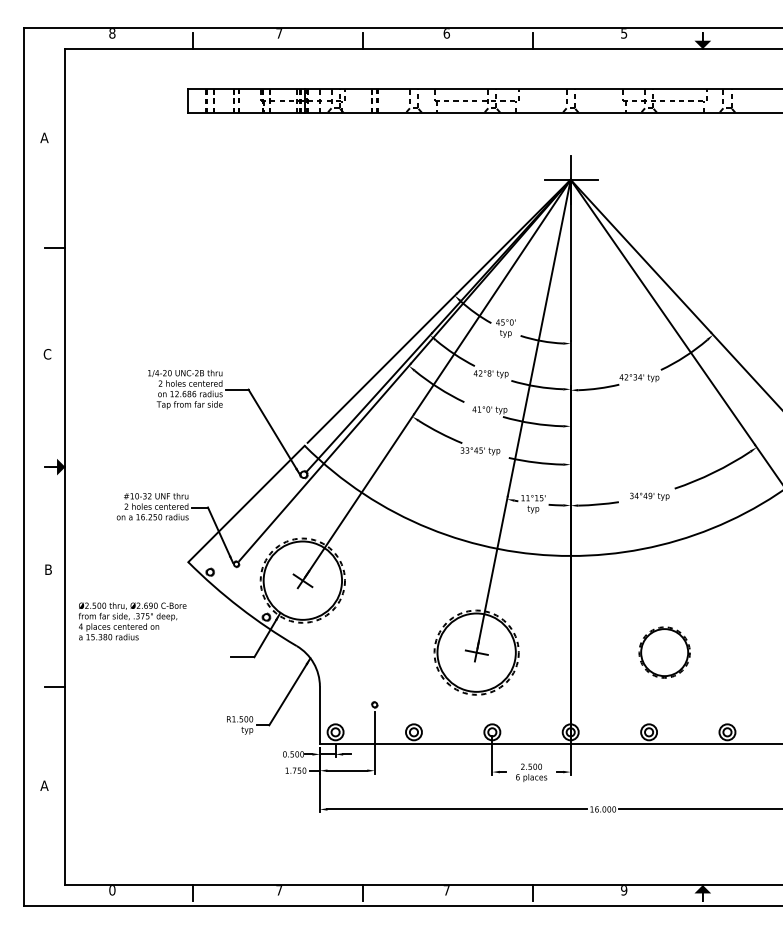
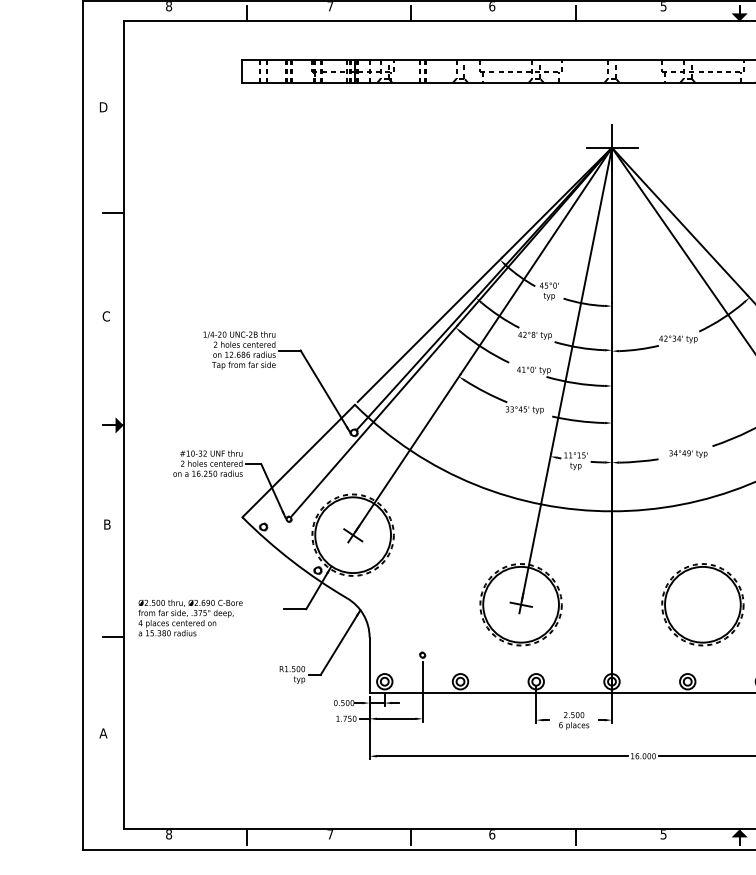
text: (44, 137) -> (103, 106), A -> D
text: (132, 621) -> (190, 618), moved
part: (664, 652) -> (702, 604), size x1.67
text: (112, 890) -> (169, 834), 0 -> 8
text: (446, 890) -> (491, 834), 7 -> 6
text: (624, 890) -> (663, 834), 9 -> 5

